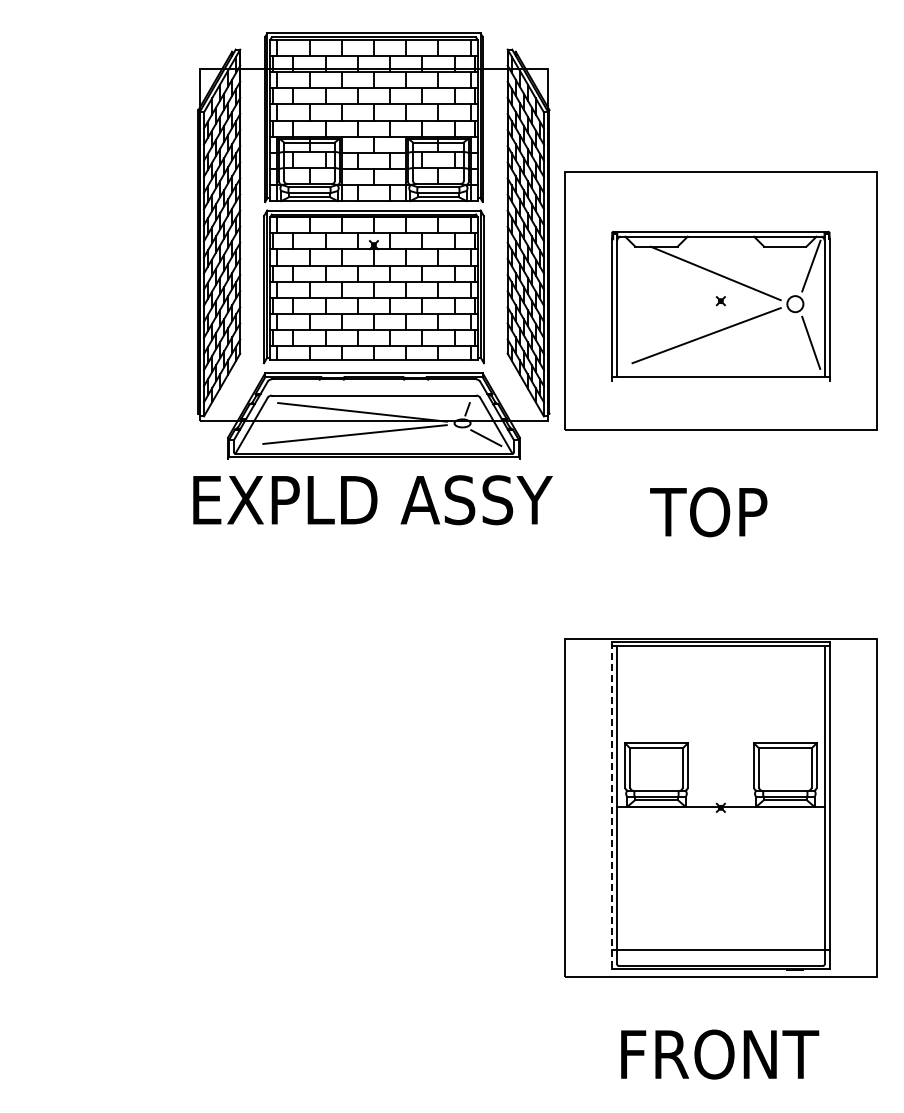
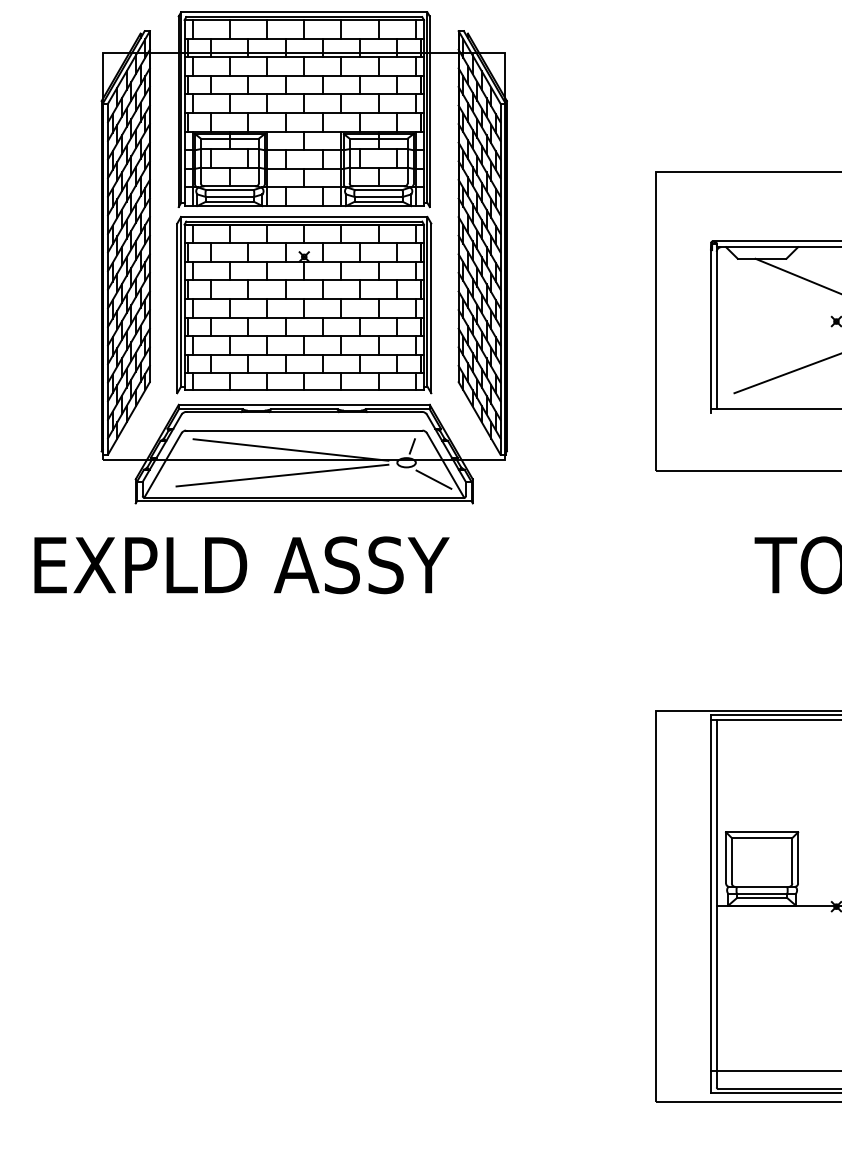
part: (373, 245) -> (303, 257), moved
text: (372, 500) -> (241, 565), moved
line: (612, 805) -> (711, 903), dashed -> solid

